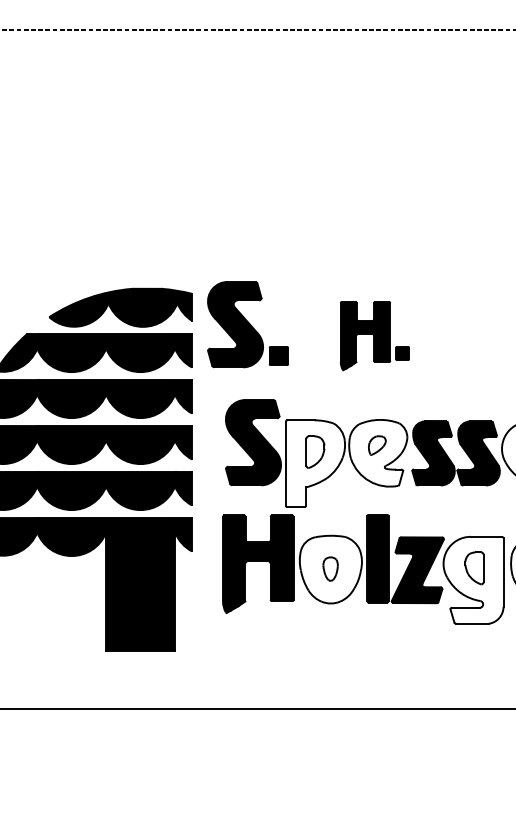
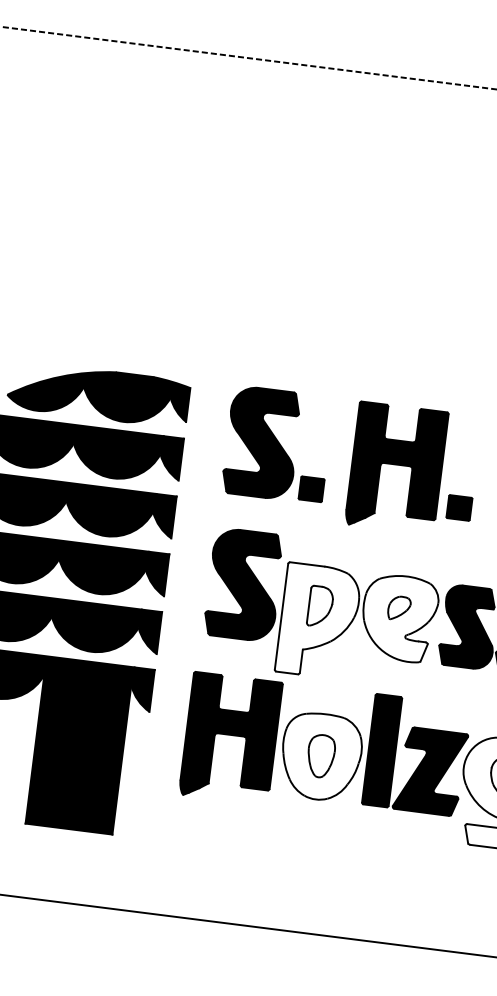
part: (247, 324) -> (277, 444), moved
part: (374, 335) -> (413, 469), size x1.43
part: (330, 568) -> (320, 755), size x1.43

